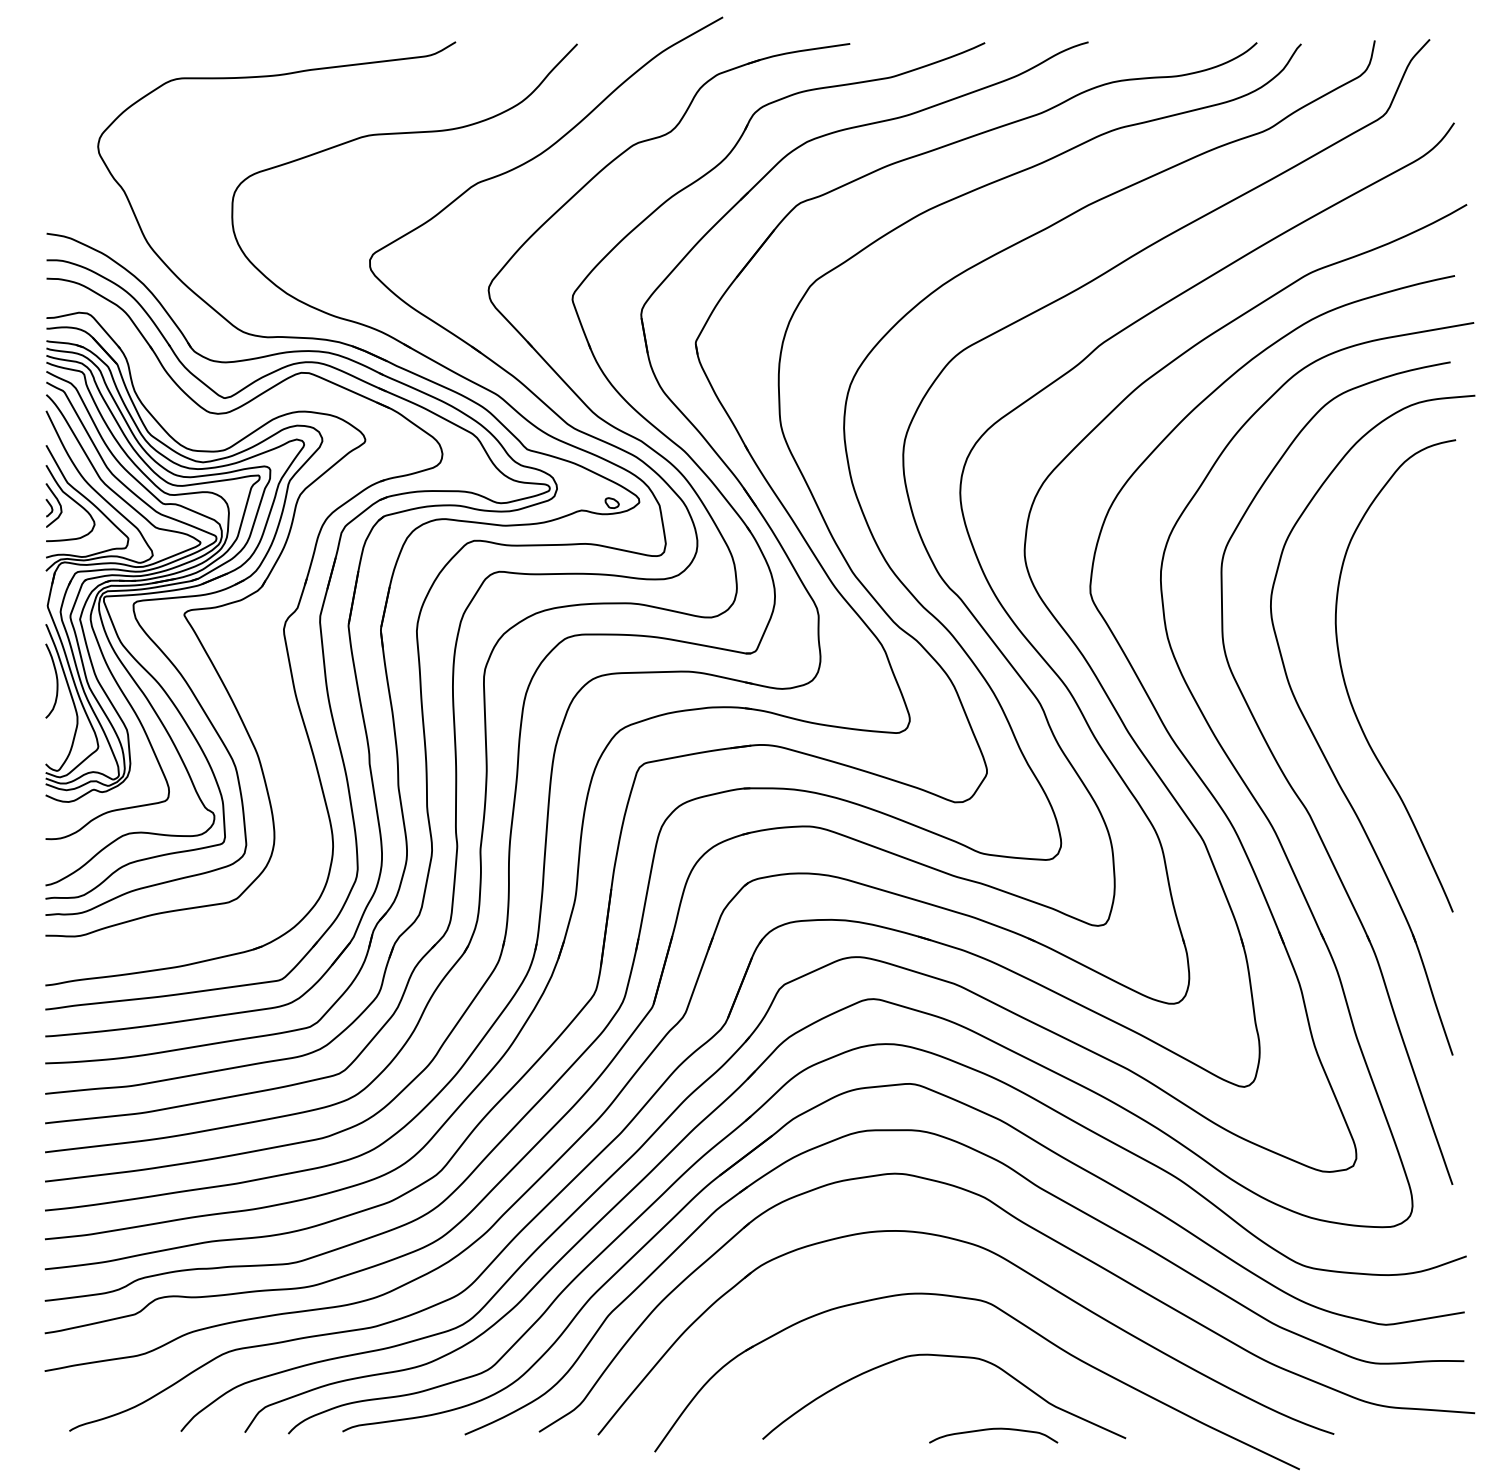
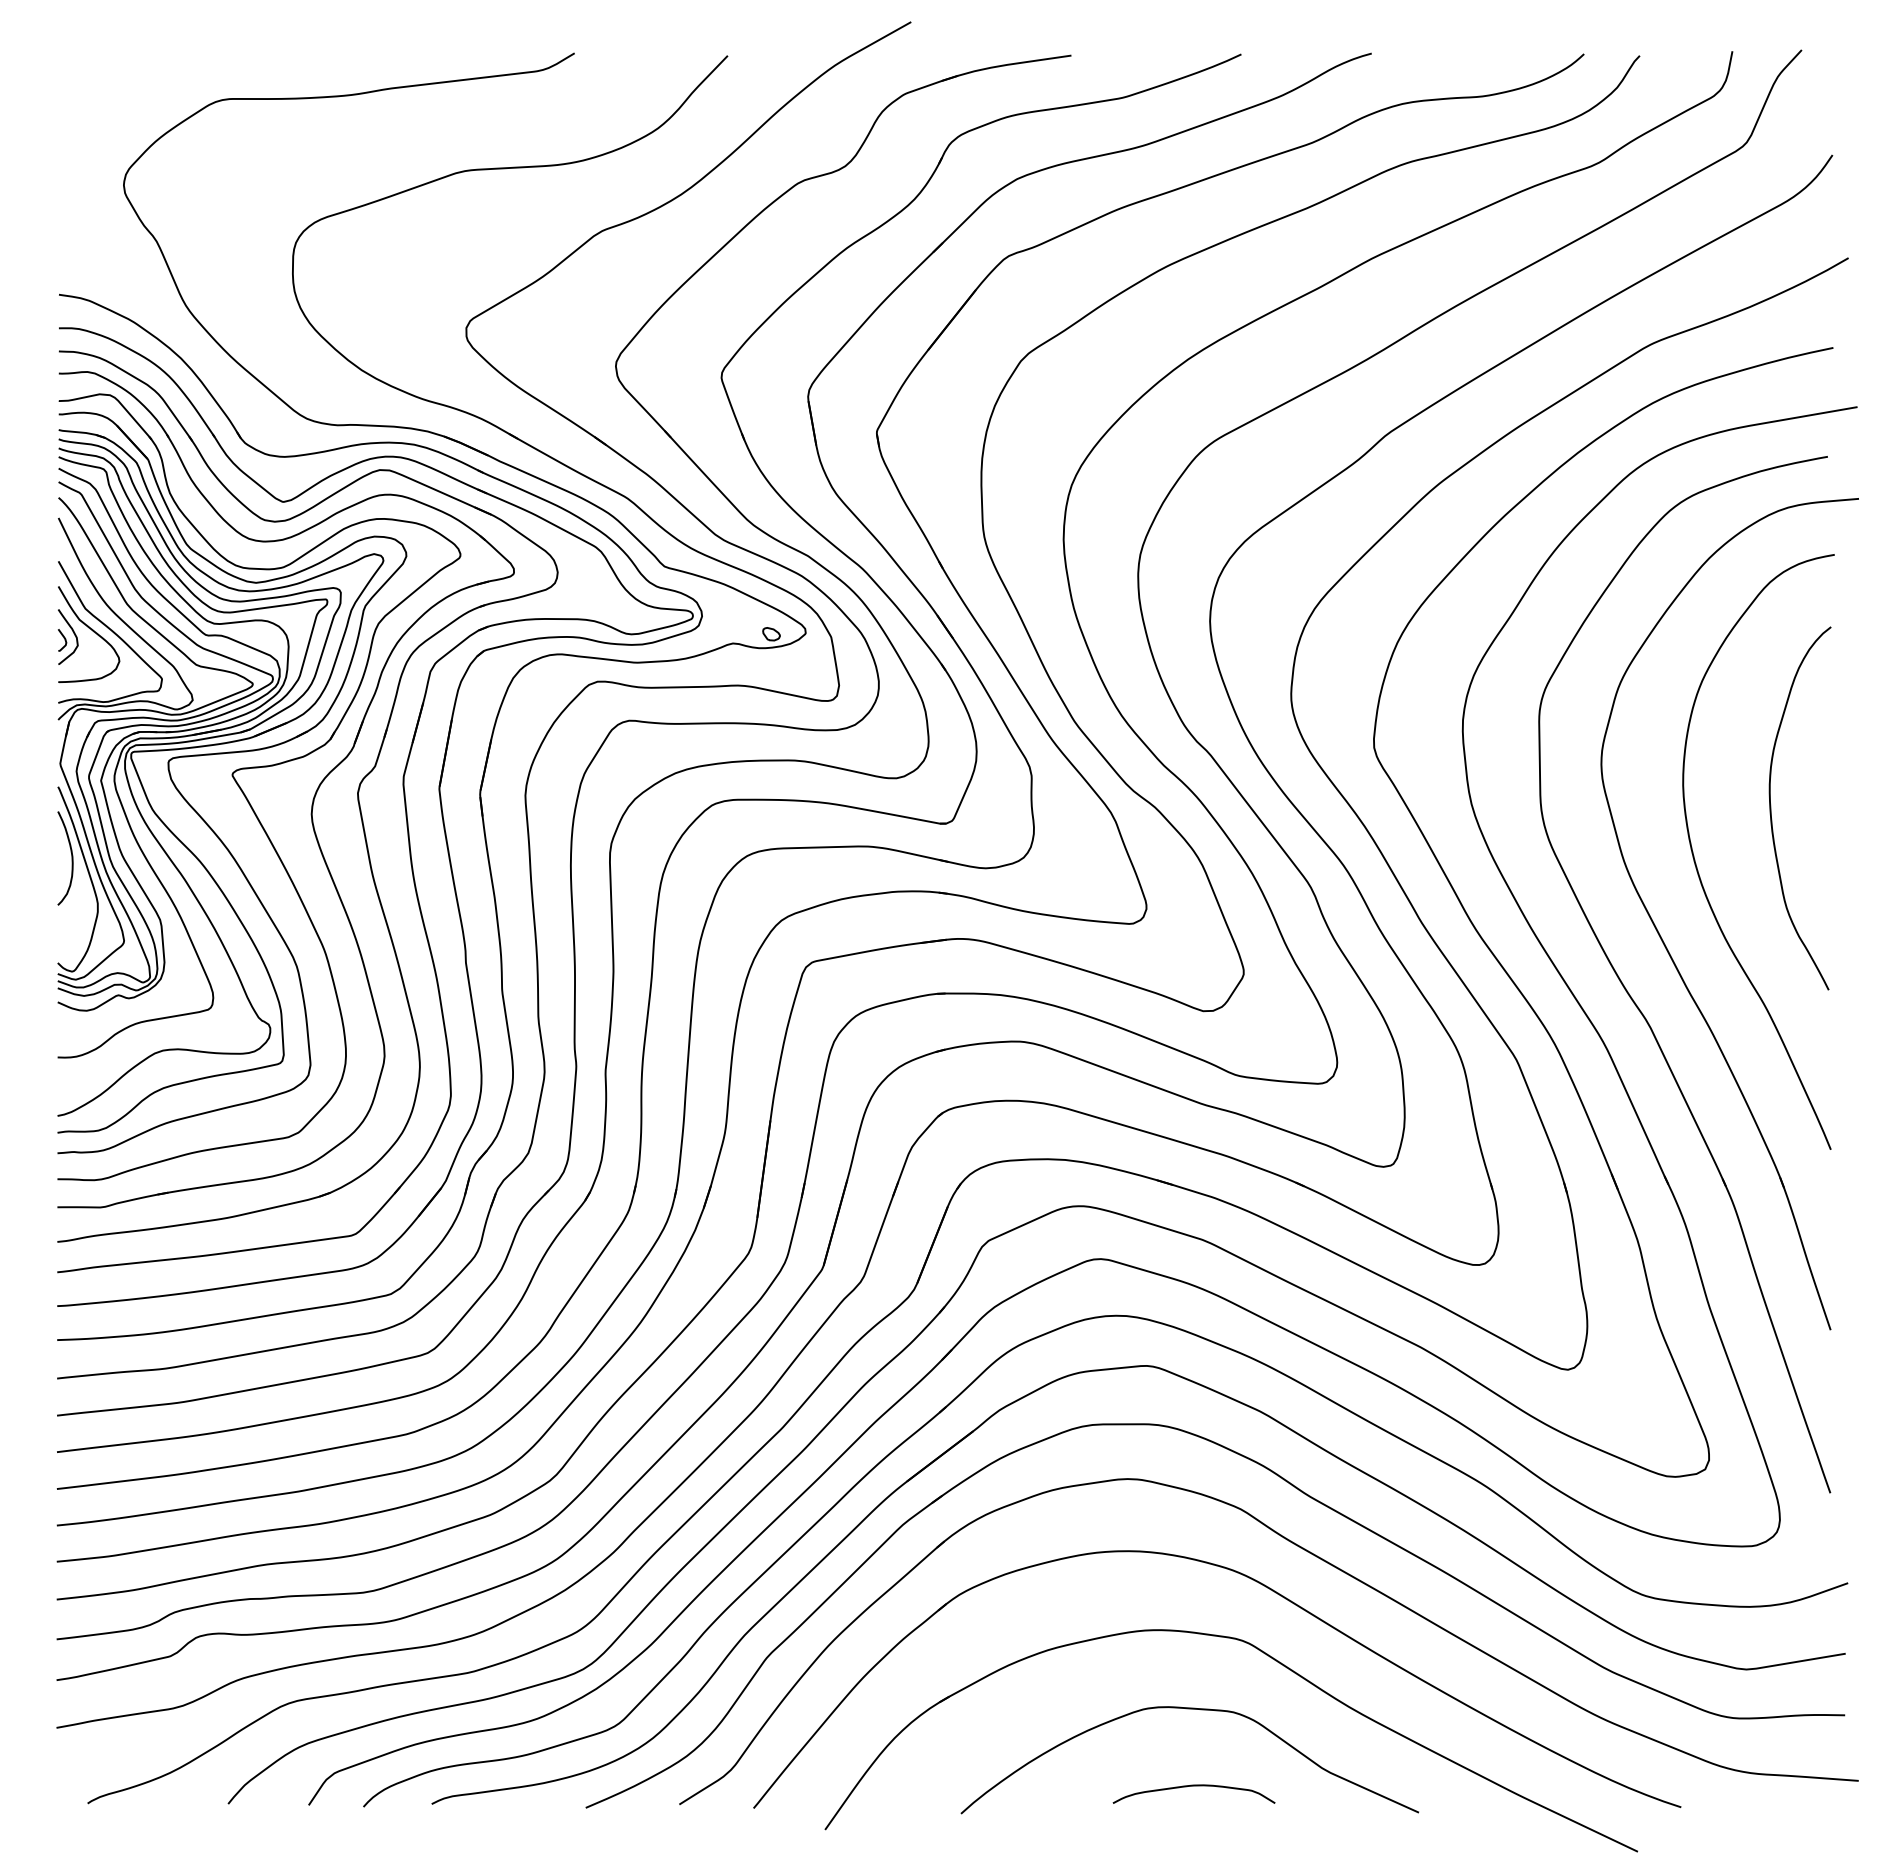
part: (247, 634) -> (312, 799), added
curve: (1405, 641) -> (1771, 808), added
curve: (993, 1429) -> (1193, 1786), moved

